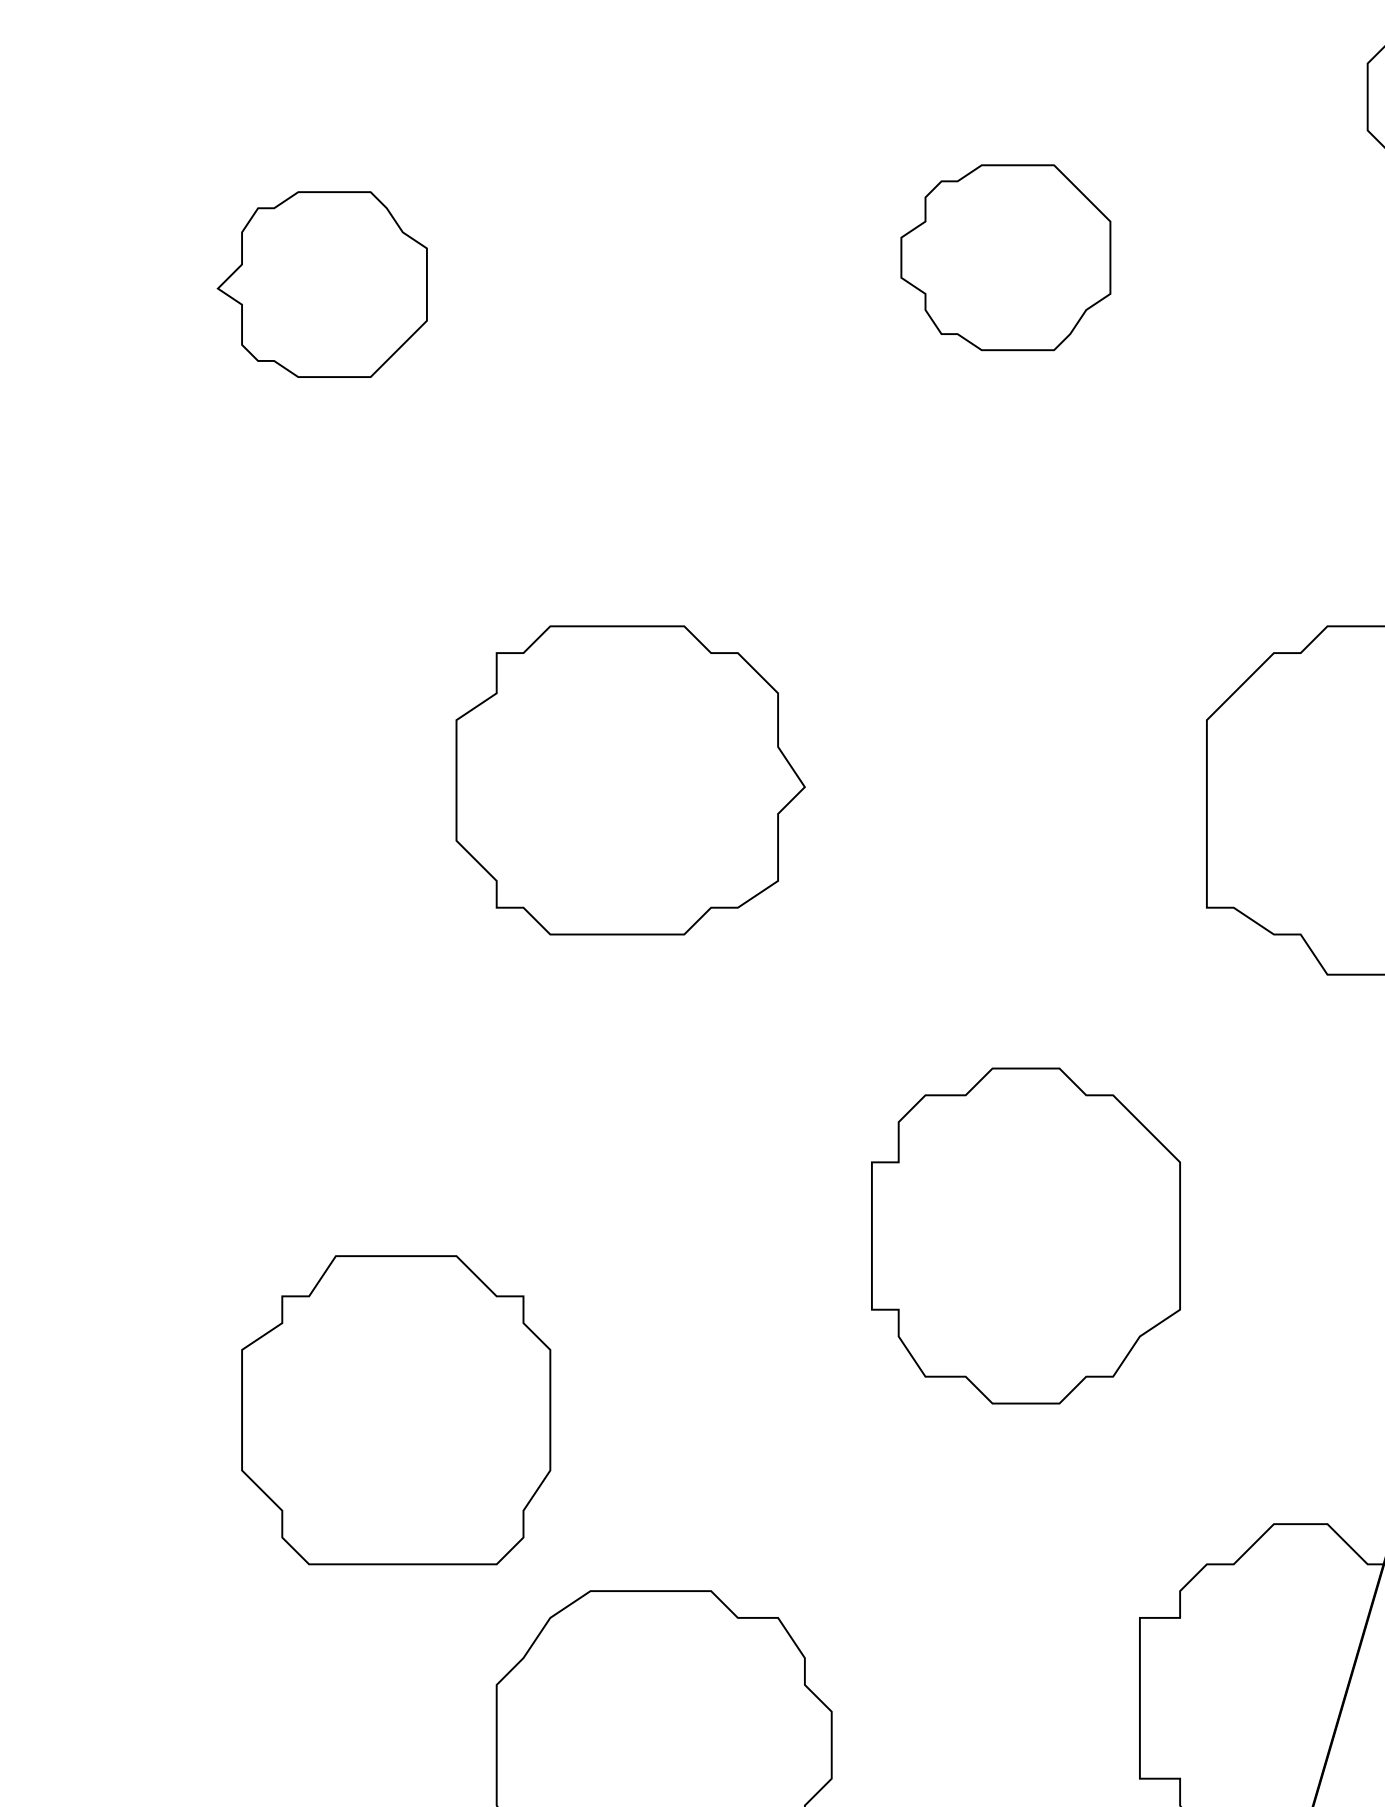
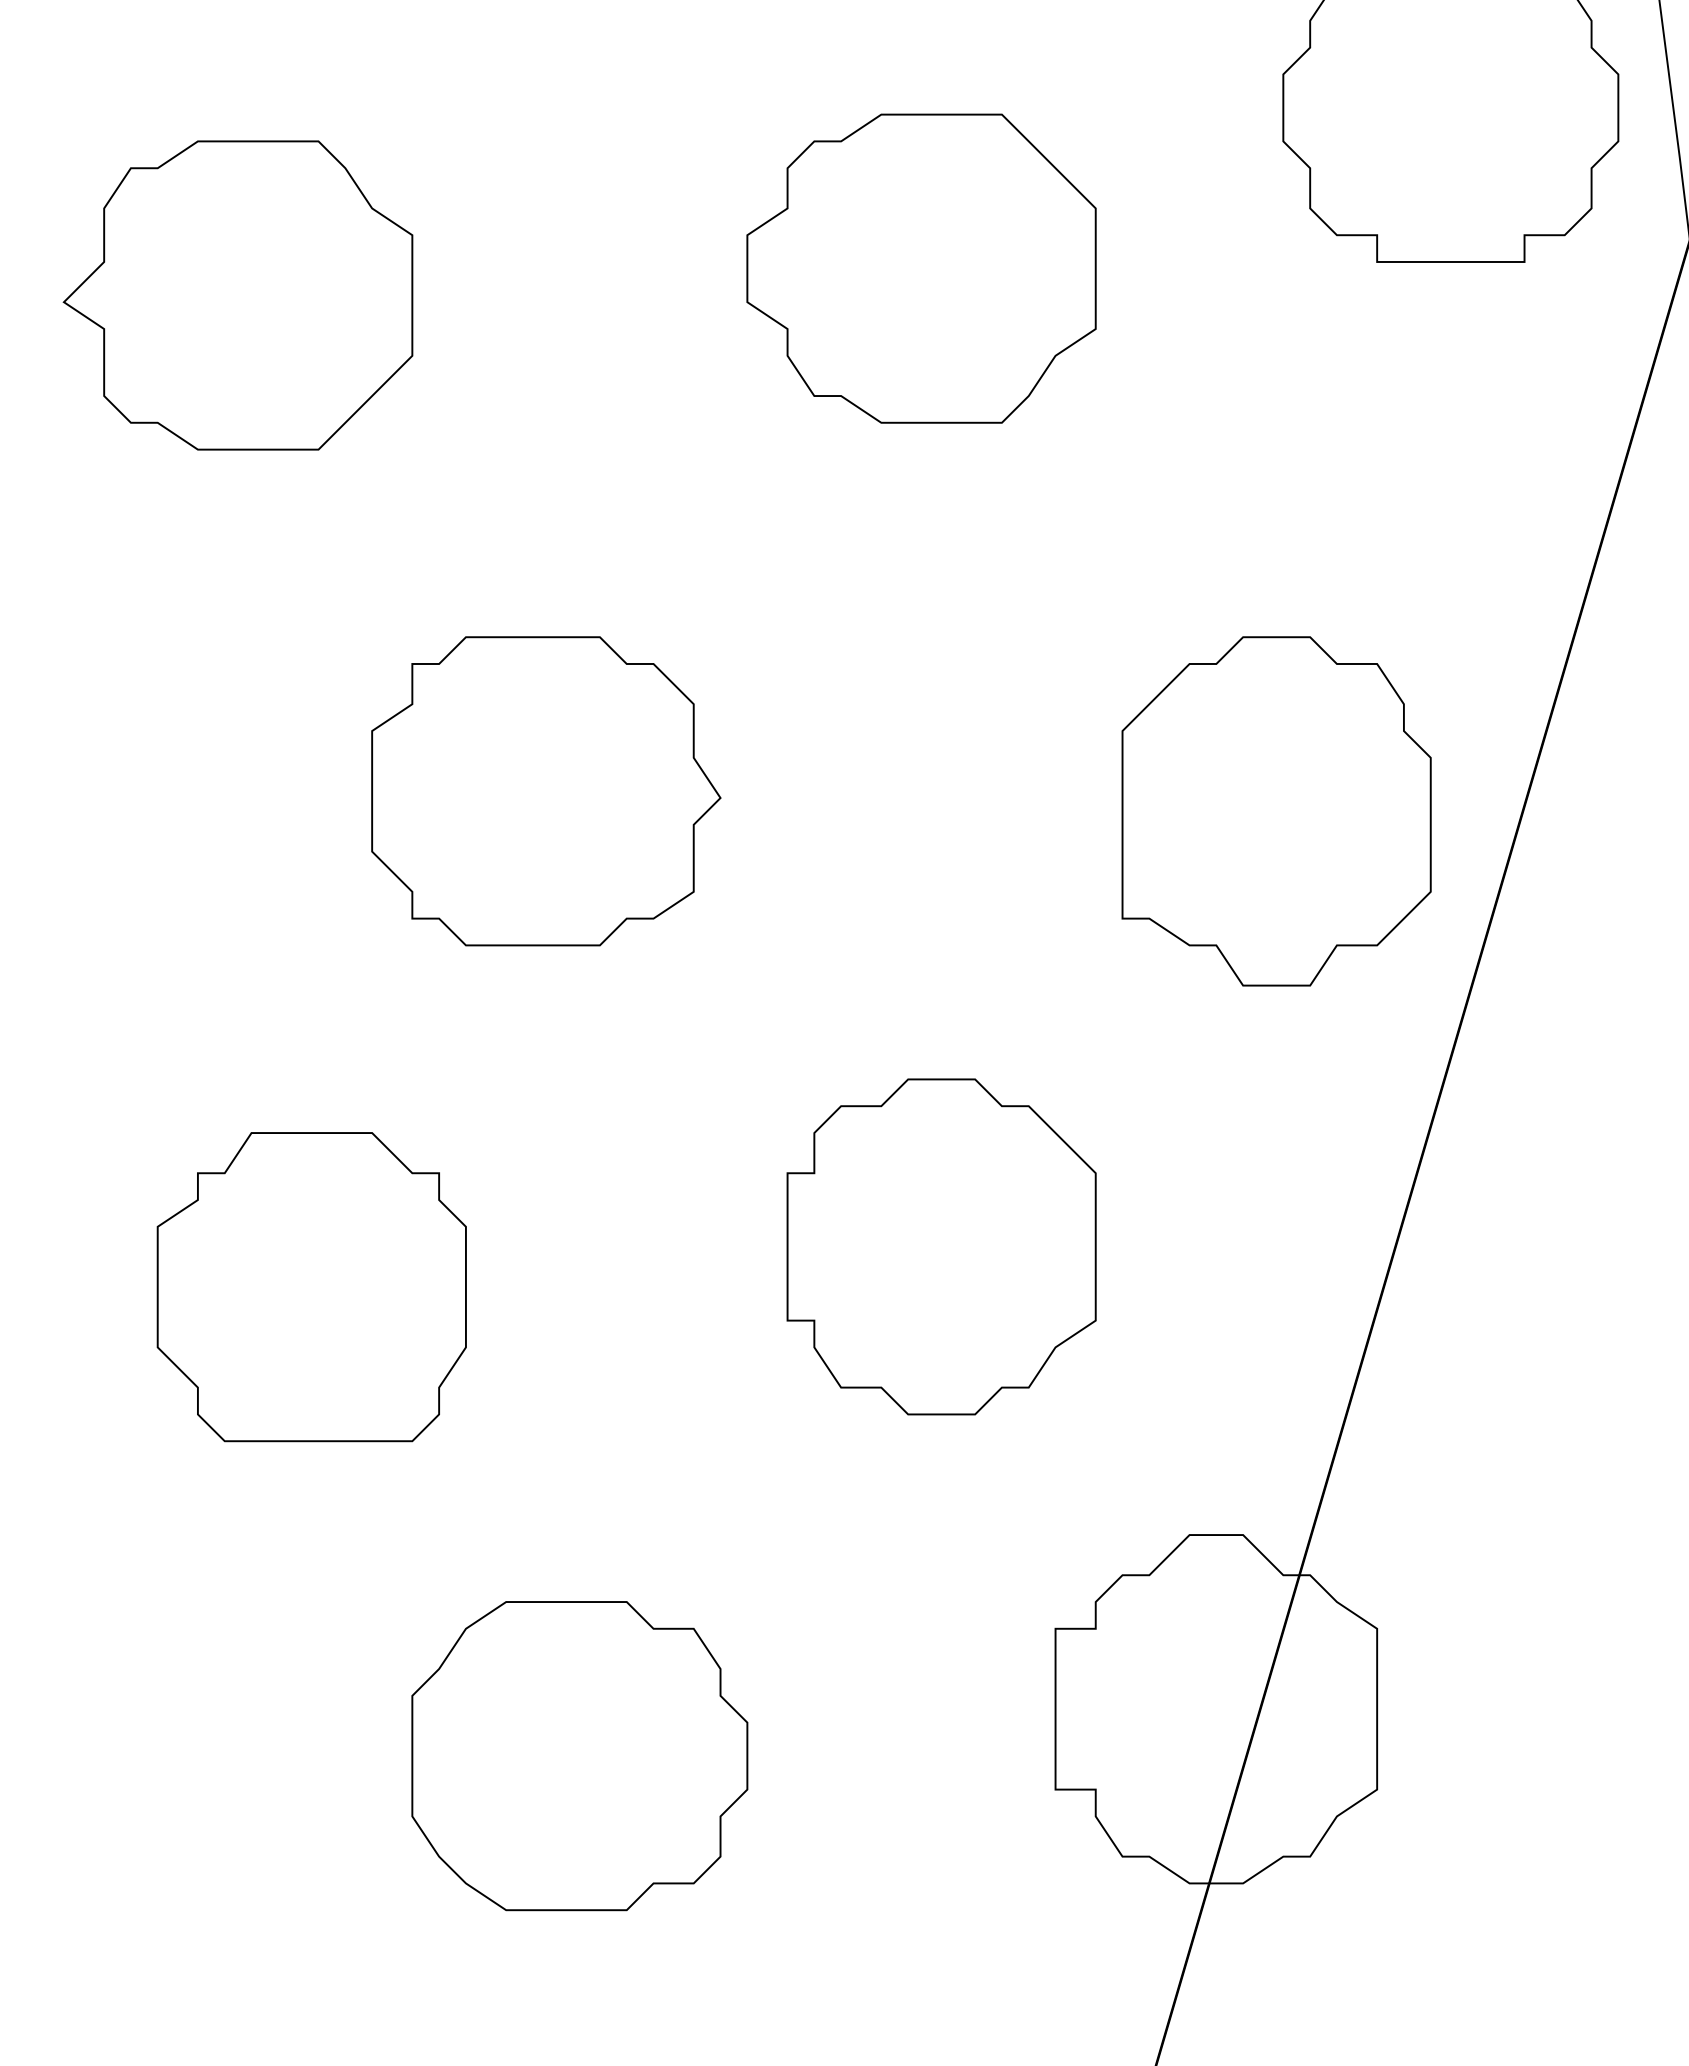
part: (1005, 257) -> (921, 268), size x1.67
part: (321, 284) -> (237, 295), size x1.67
part: (395, 1410) -> (311, 1287), moved

